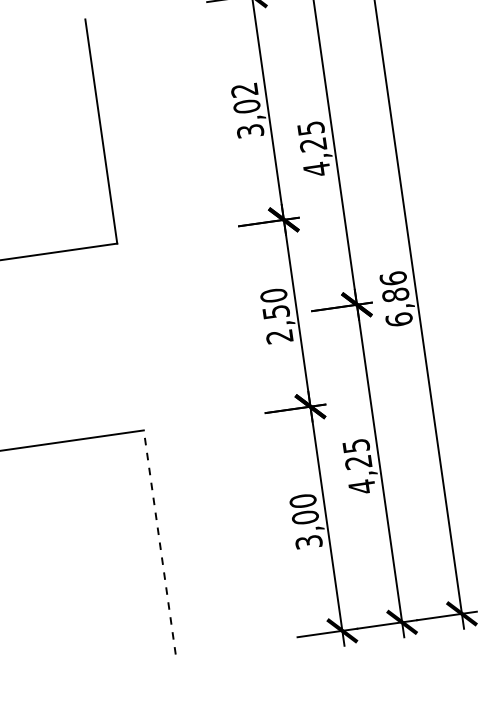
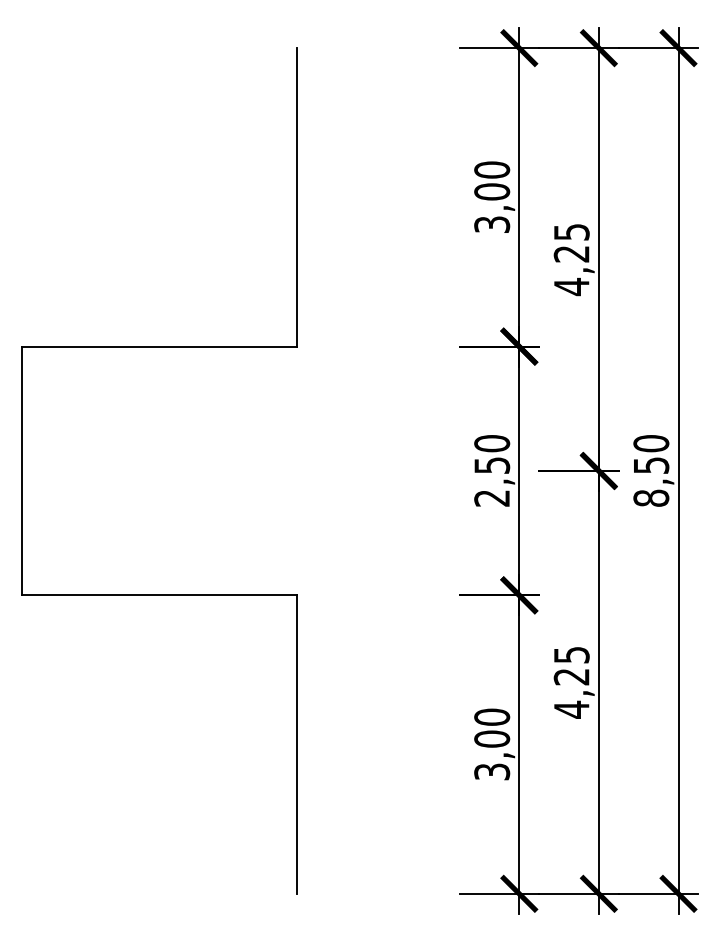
text: (244, 89) -> (492, 169), 3,02 -> 3,00
text: (396, 298) -> (651, 470), 6,86 -> 8,50
line: (159, 542) -> (297, 744), dashed -> solid

